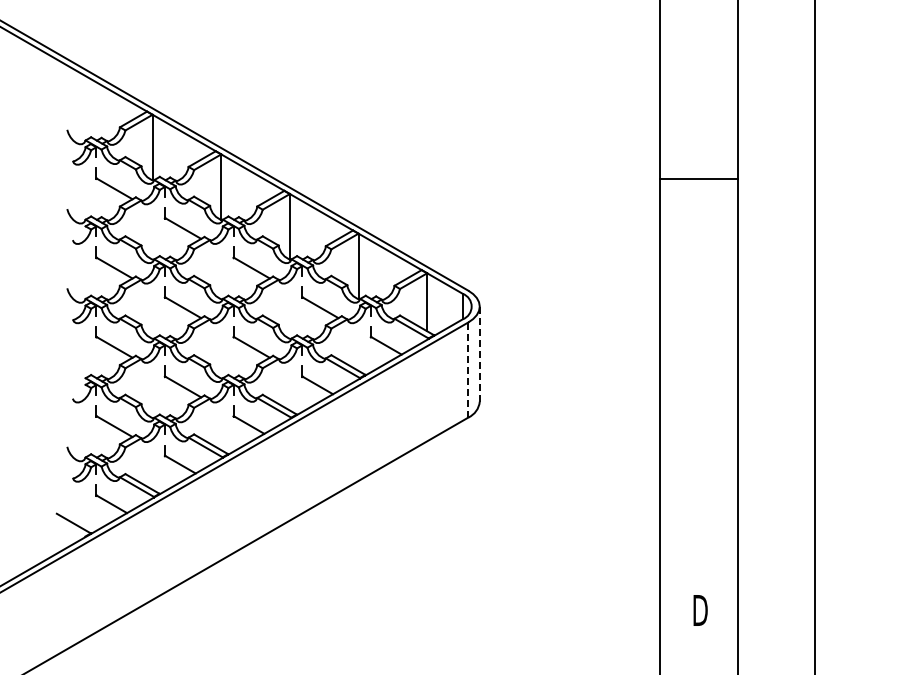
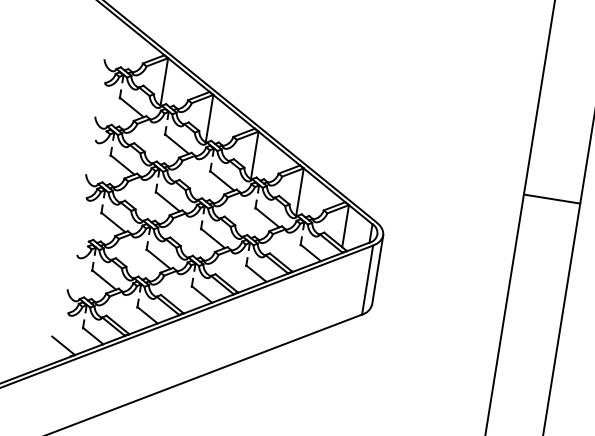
line: (698, 179) -> (551, 199), moved
line: (479, 354) -> (377, 270), dashed -> solid
line: (468, 369) -> (367, 279), dashed -> solid

